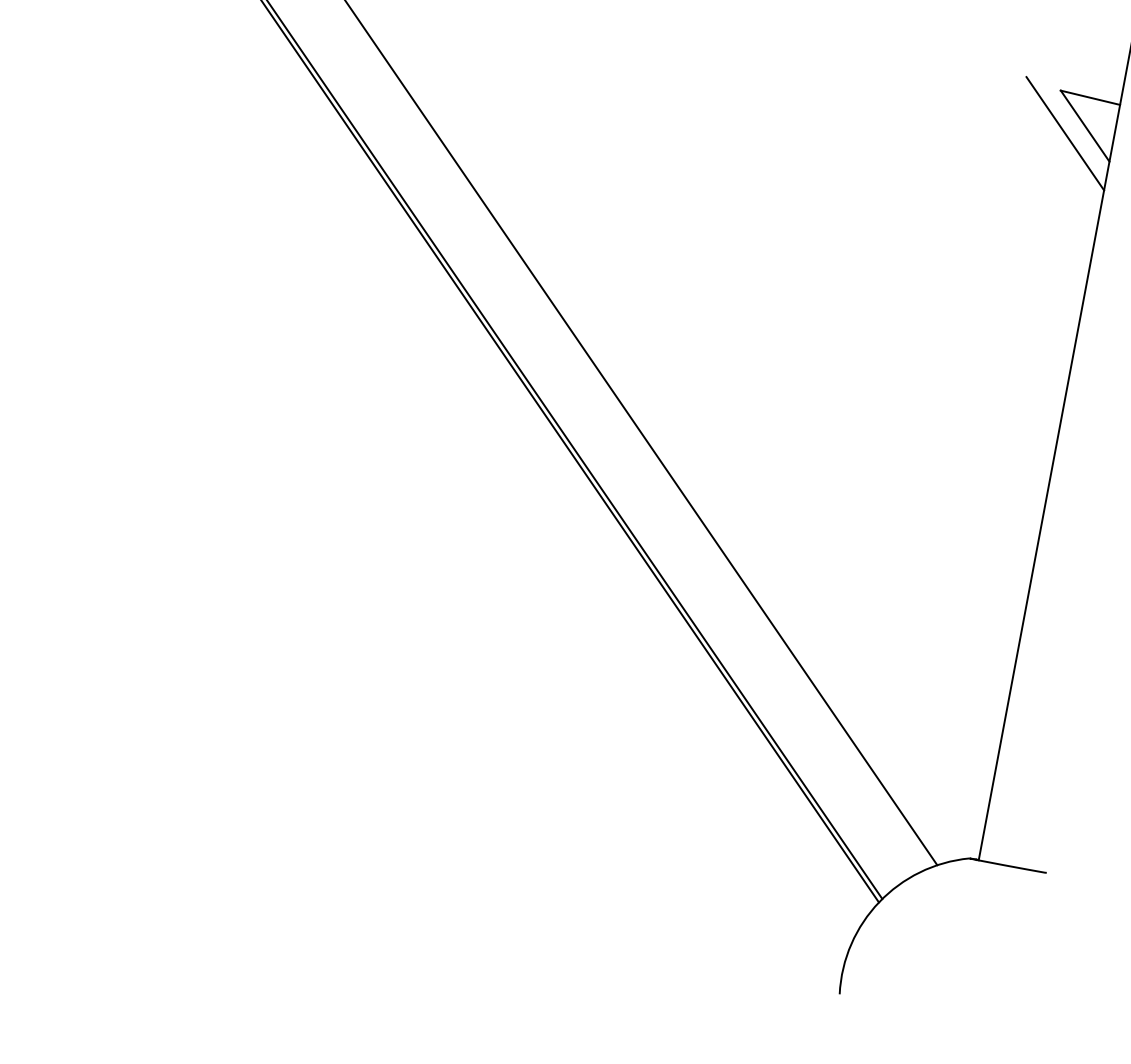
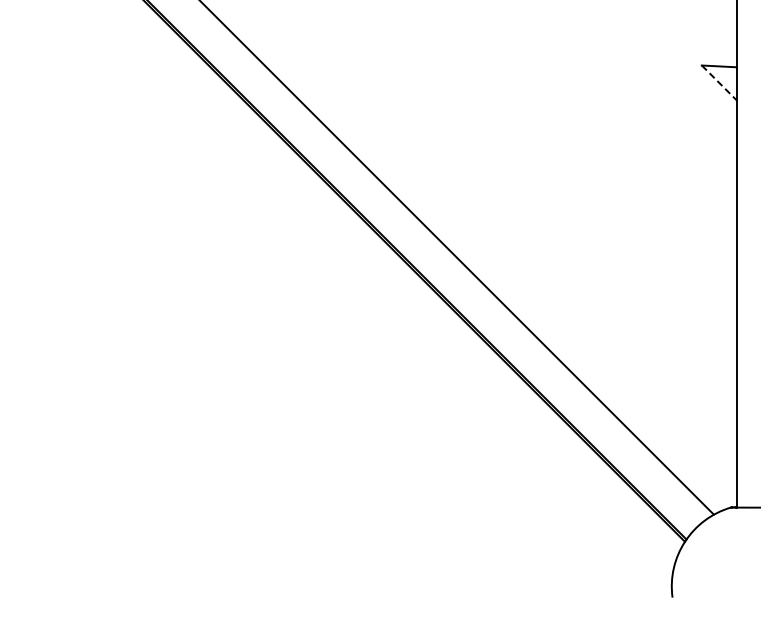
line: (1085, 125) -> (719, 82), solid -> dashed
line: (1064, 133) -> (708, 89), removed

